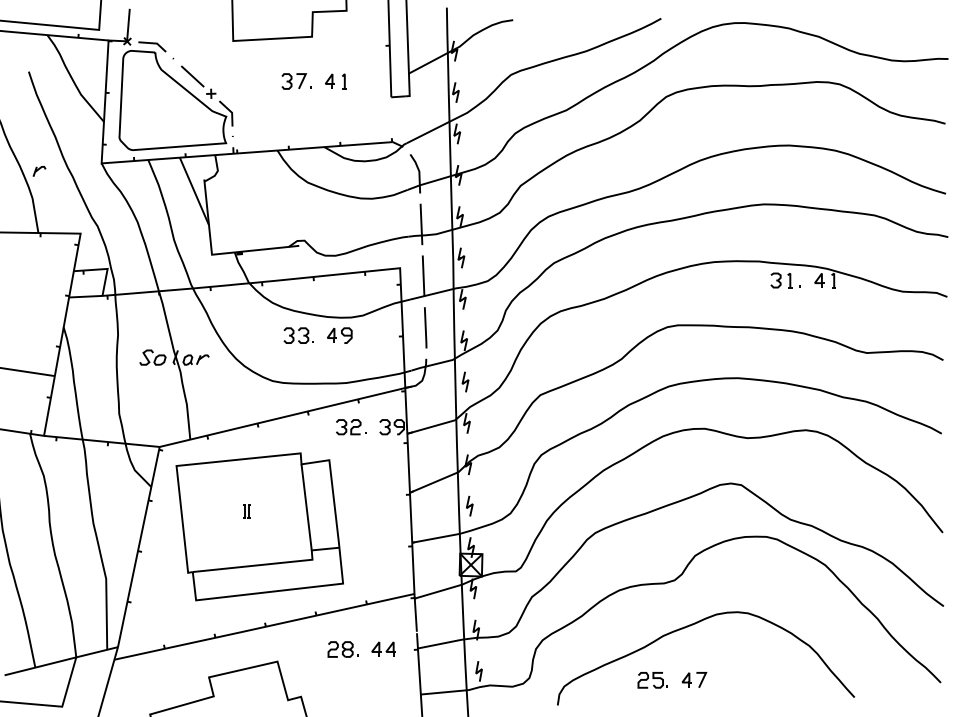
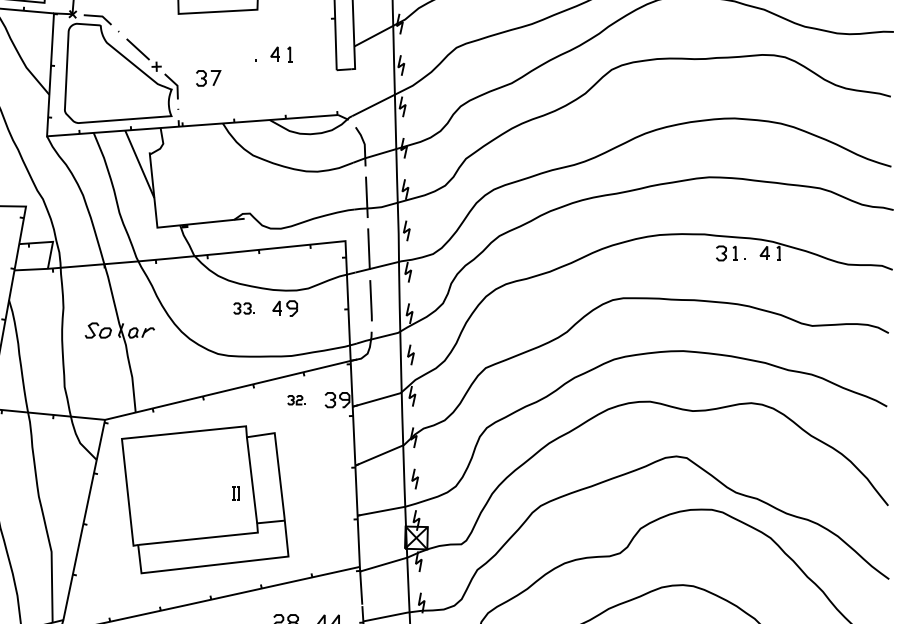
part: (294, 81) -> (208, 78), moved
part: (298, 335) -> (243, 308), size x0.7
part: (351, 427) -> (296, 400), size x0.6
part: (246, 511) -> (235, 493), moved

